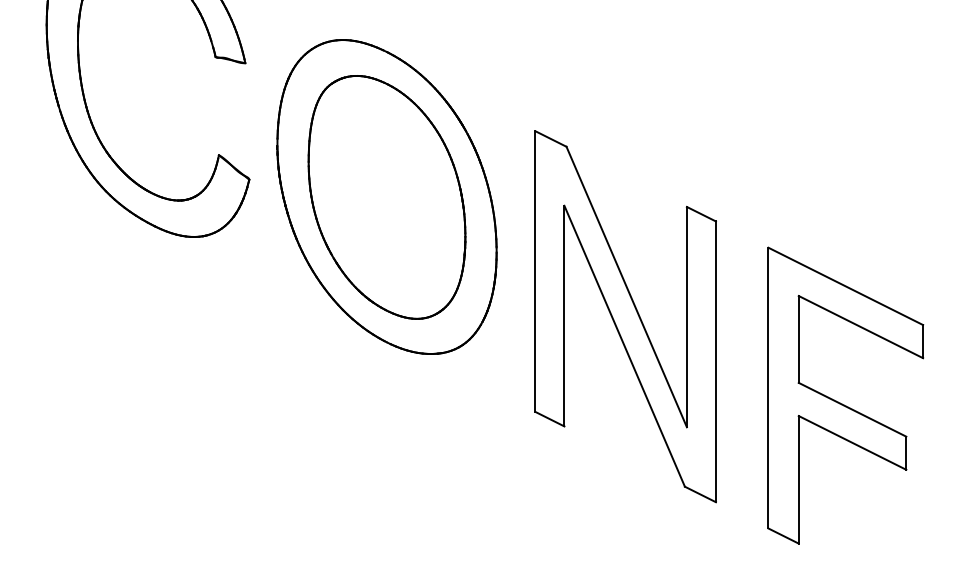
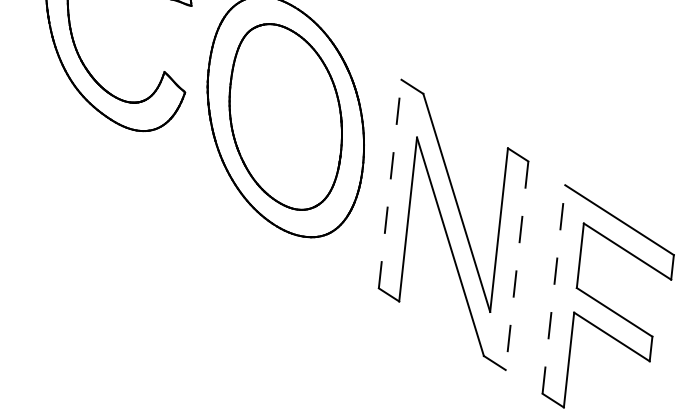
line: (535, 271) -> (390, 184), solid -> dashed
line: (715, 362) -> (516, 266), solid -> dashed
line: (768, 387) -> (553, 289), solid -> dashed

